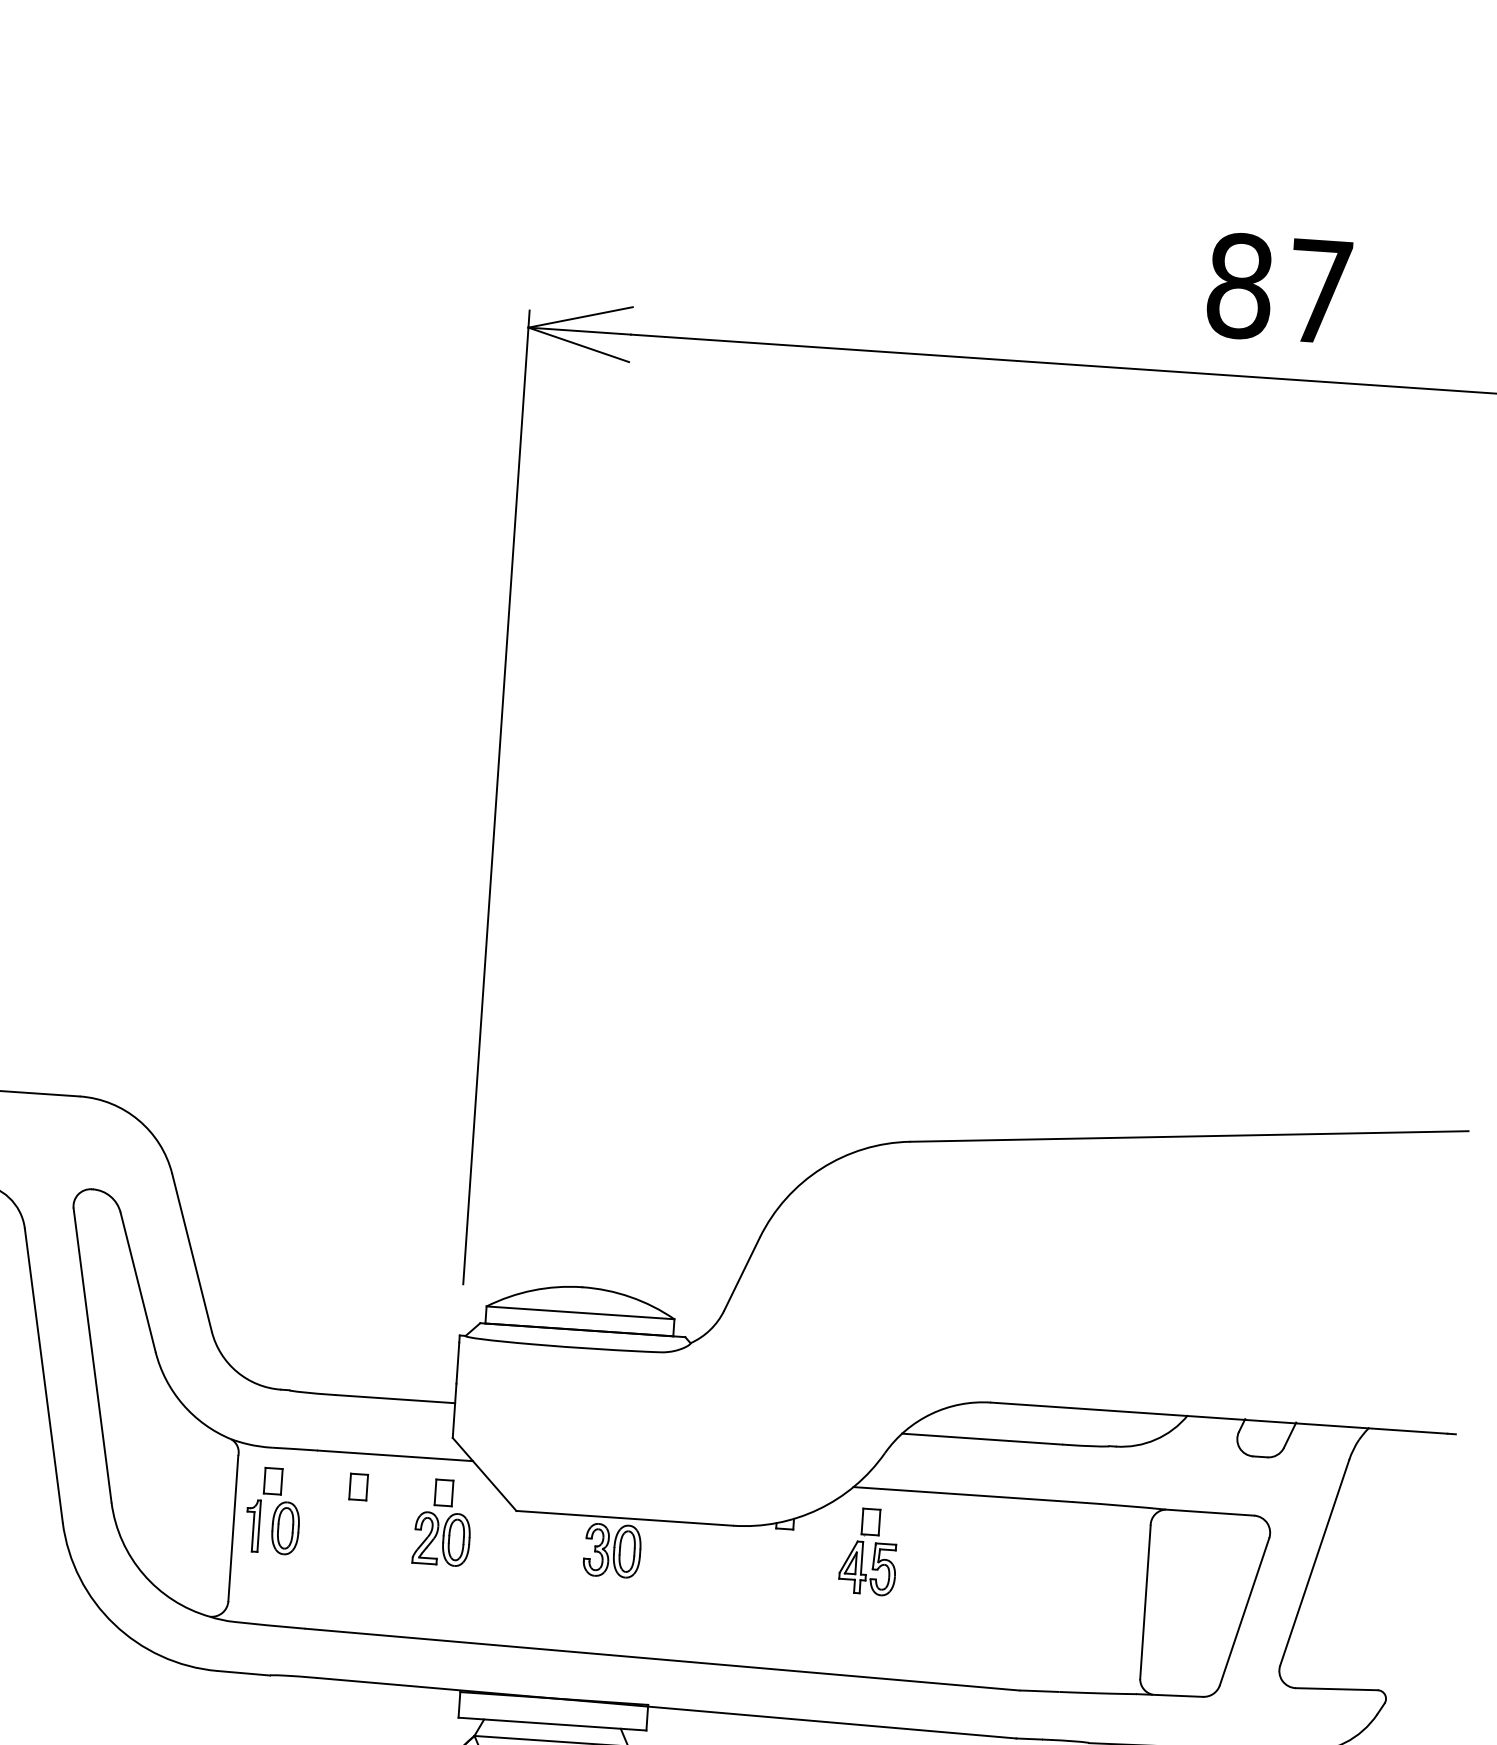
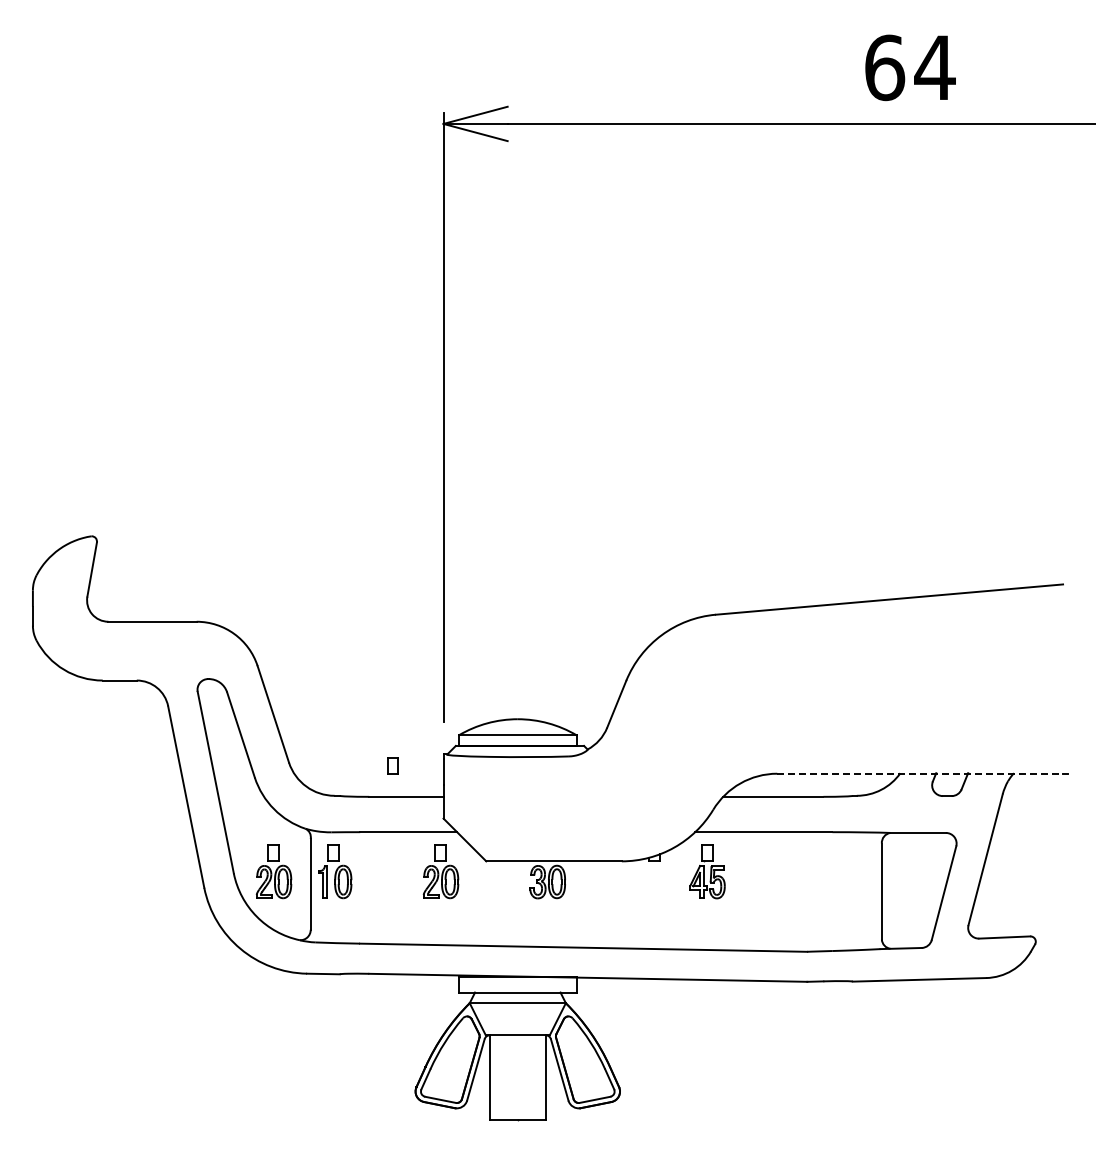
text: (1280, 288) -> (910, 67), 87 -> 64
line: (1220, 1417) -> (920, 773), solid -> dashed
part: (357, 1485) -> (392, 765), moved
part: (175, 1503) -> (273, 871), added

